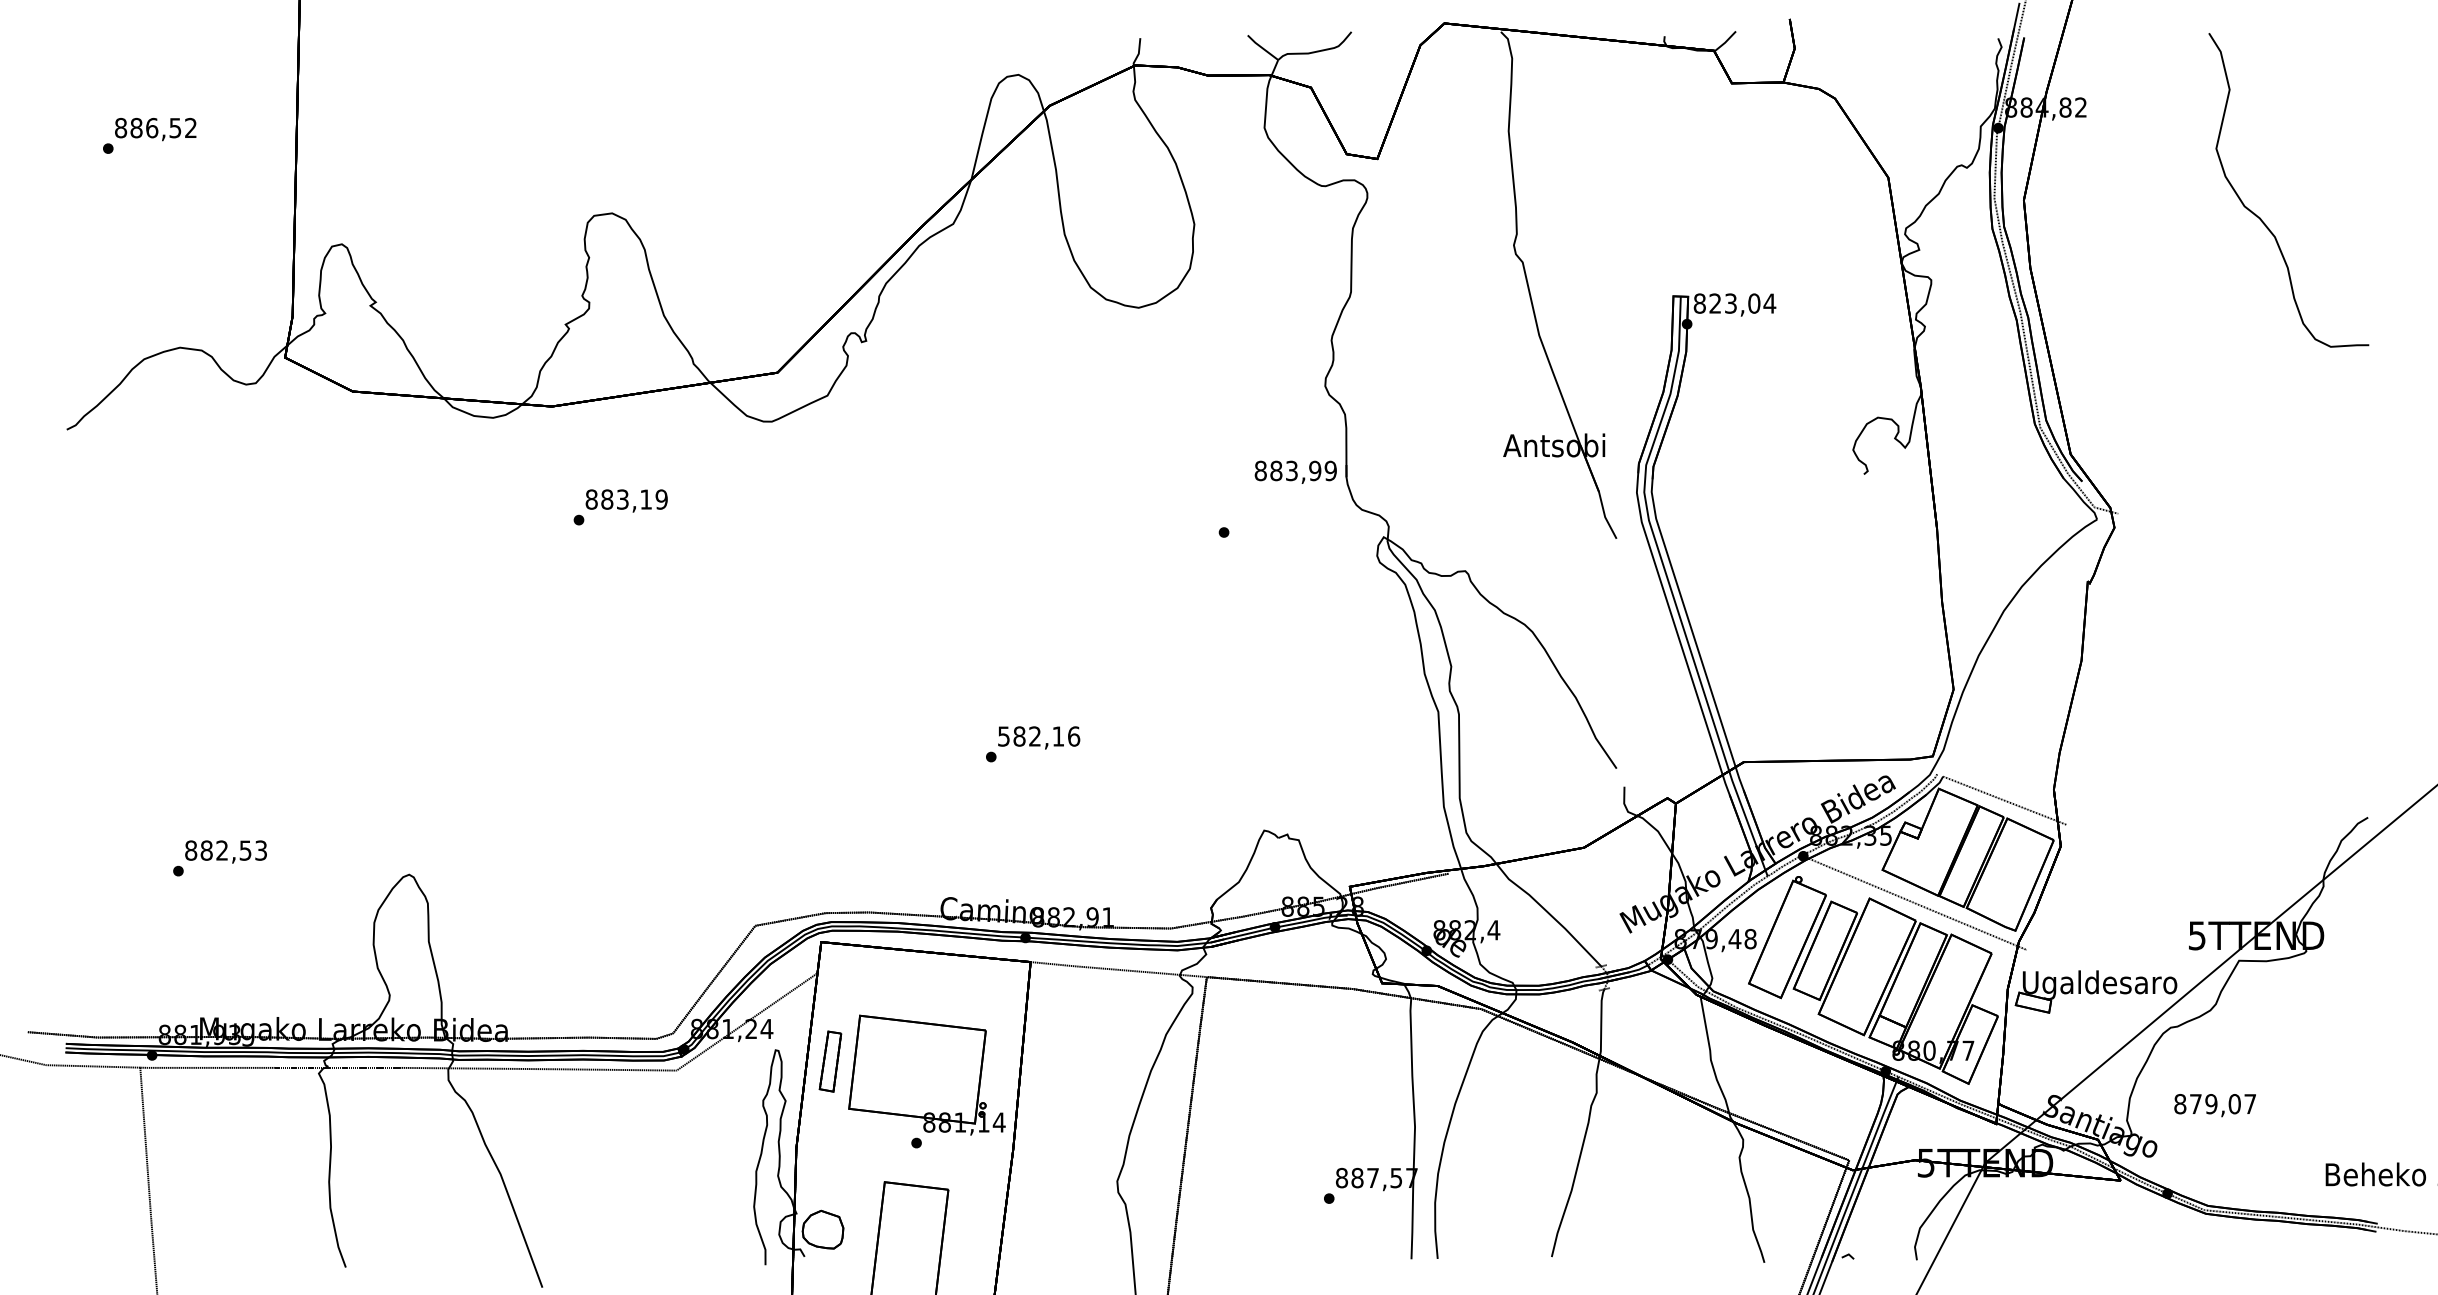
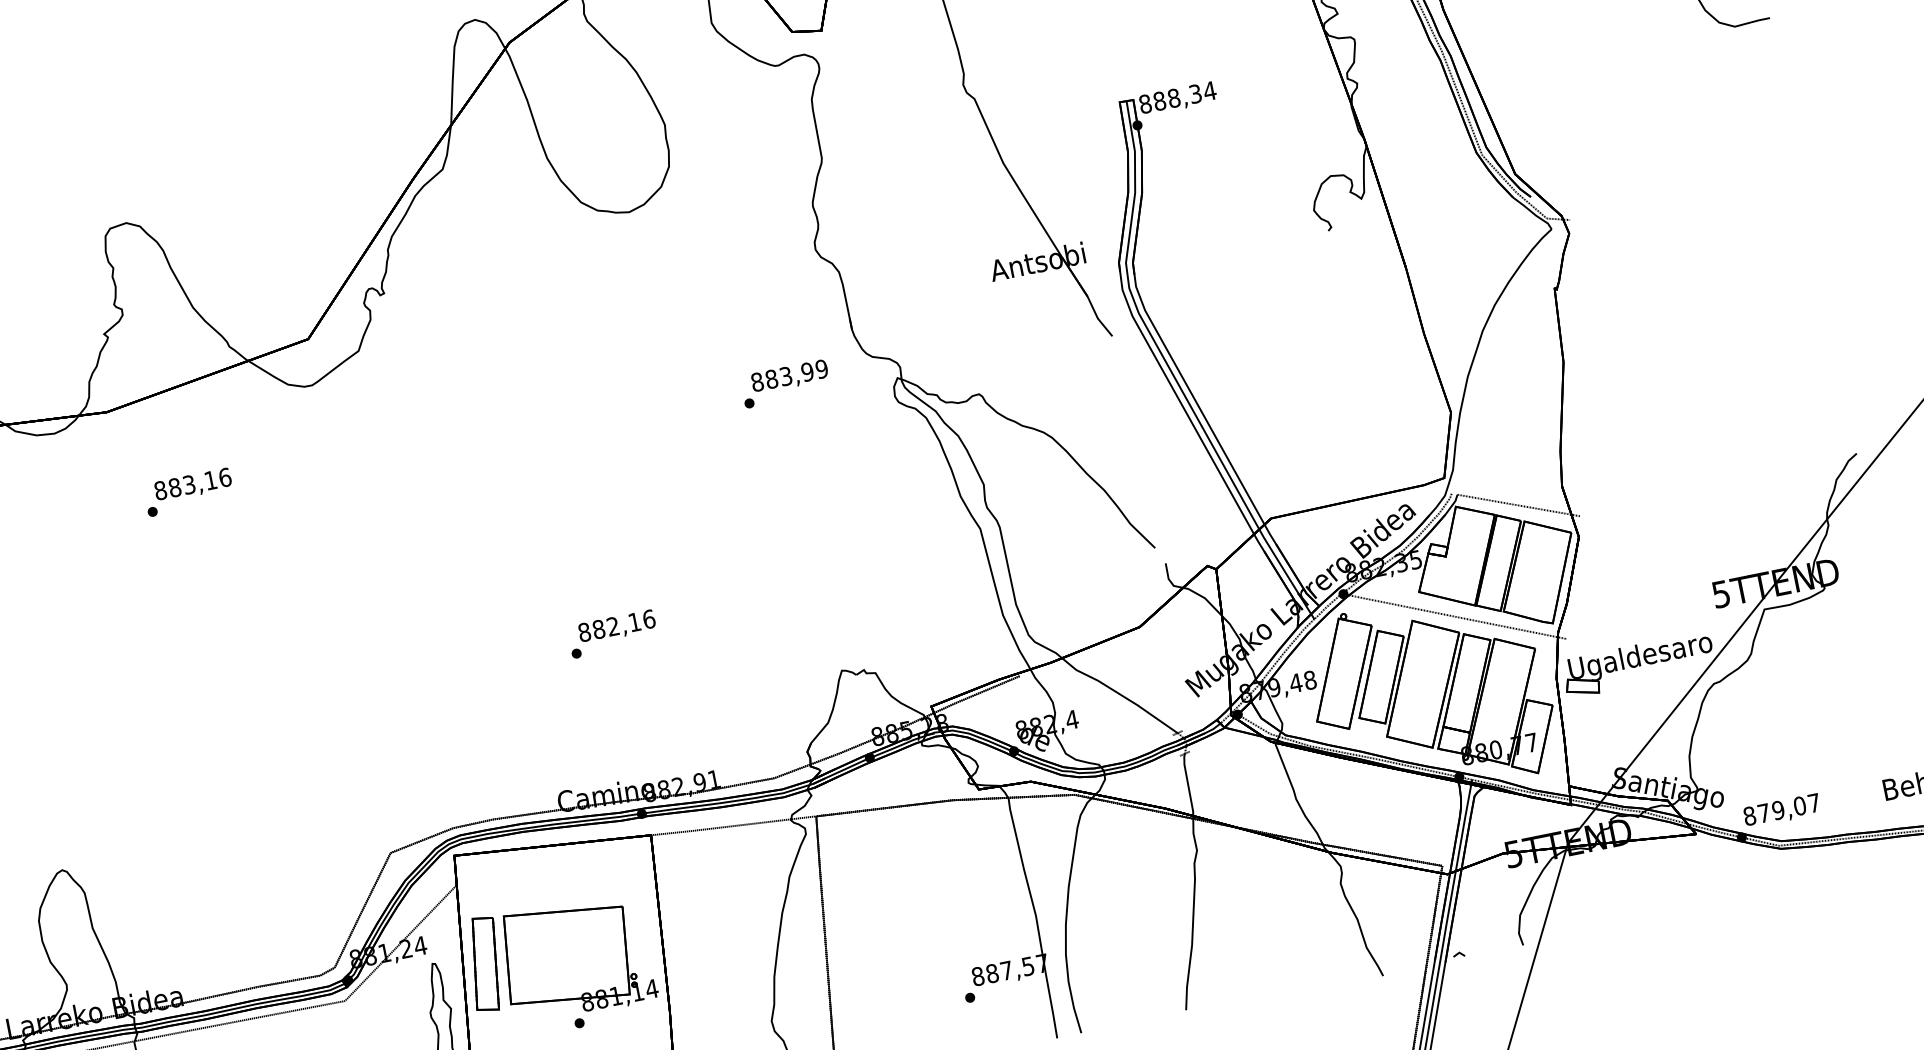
text: (1734, 303) -> (1177, 97), 823,04 -> 888,34
text: (1295, 471) -> (789, 376), moved
text: (661, 499) -> (224, 477), 883,19 -> 883,16
text: (1004, 736) -> (585, 632), 582,16 -> 882,16
part: (830, 1061) -> (485, 964), size x1.67
text: (2214, 1105) -> (1781, 811), moved

